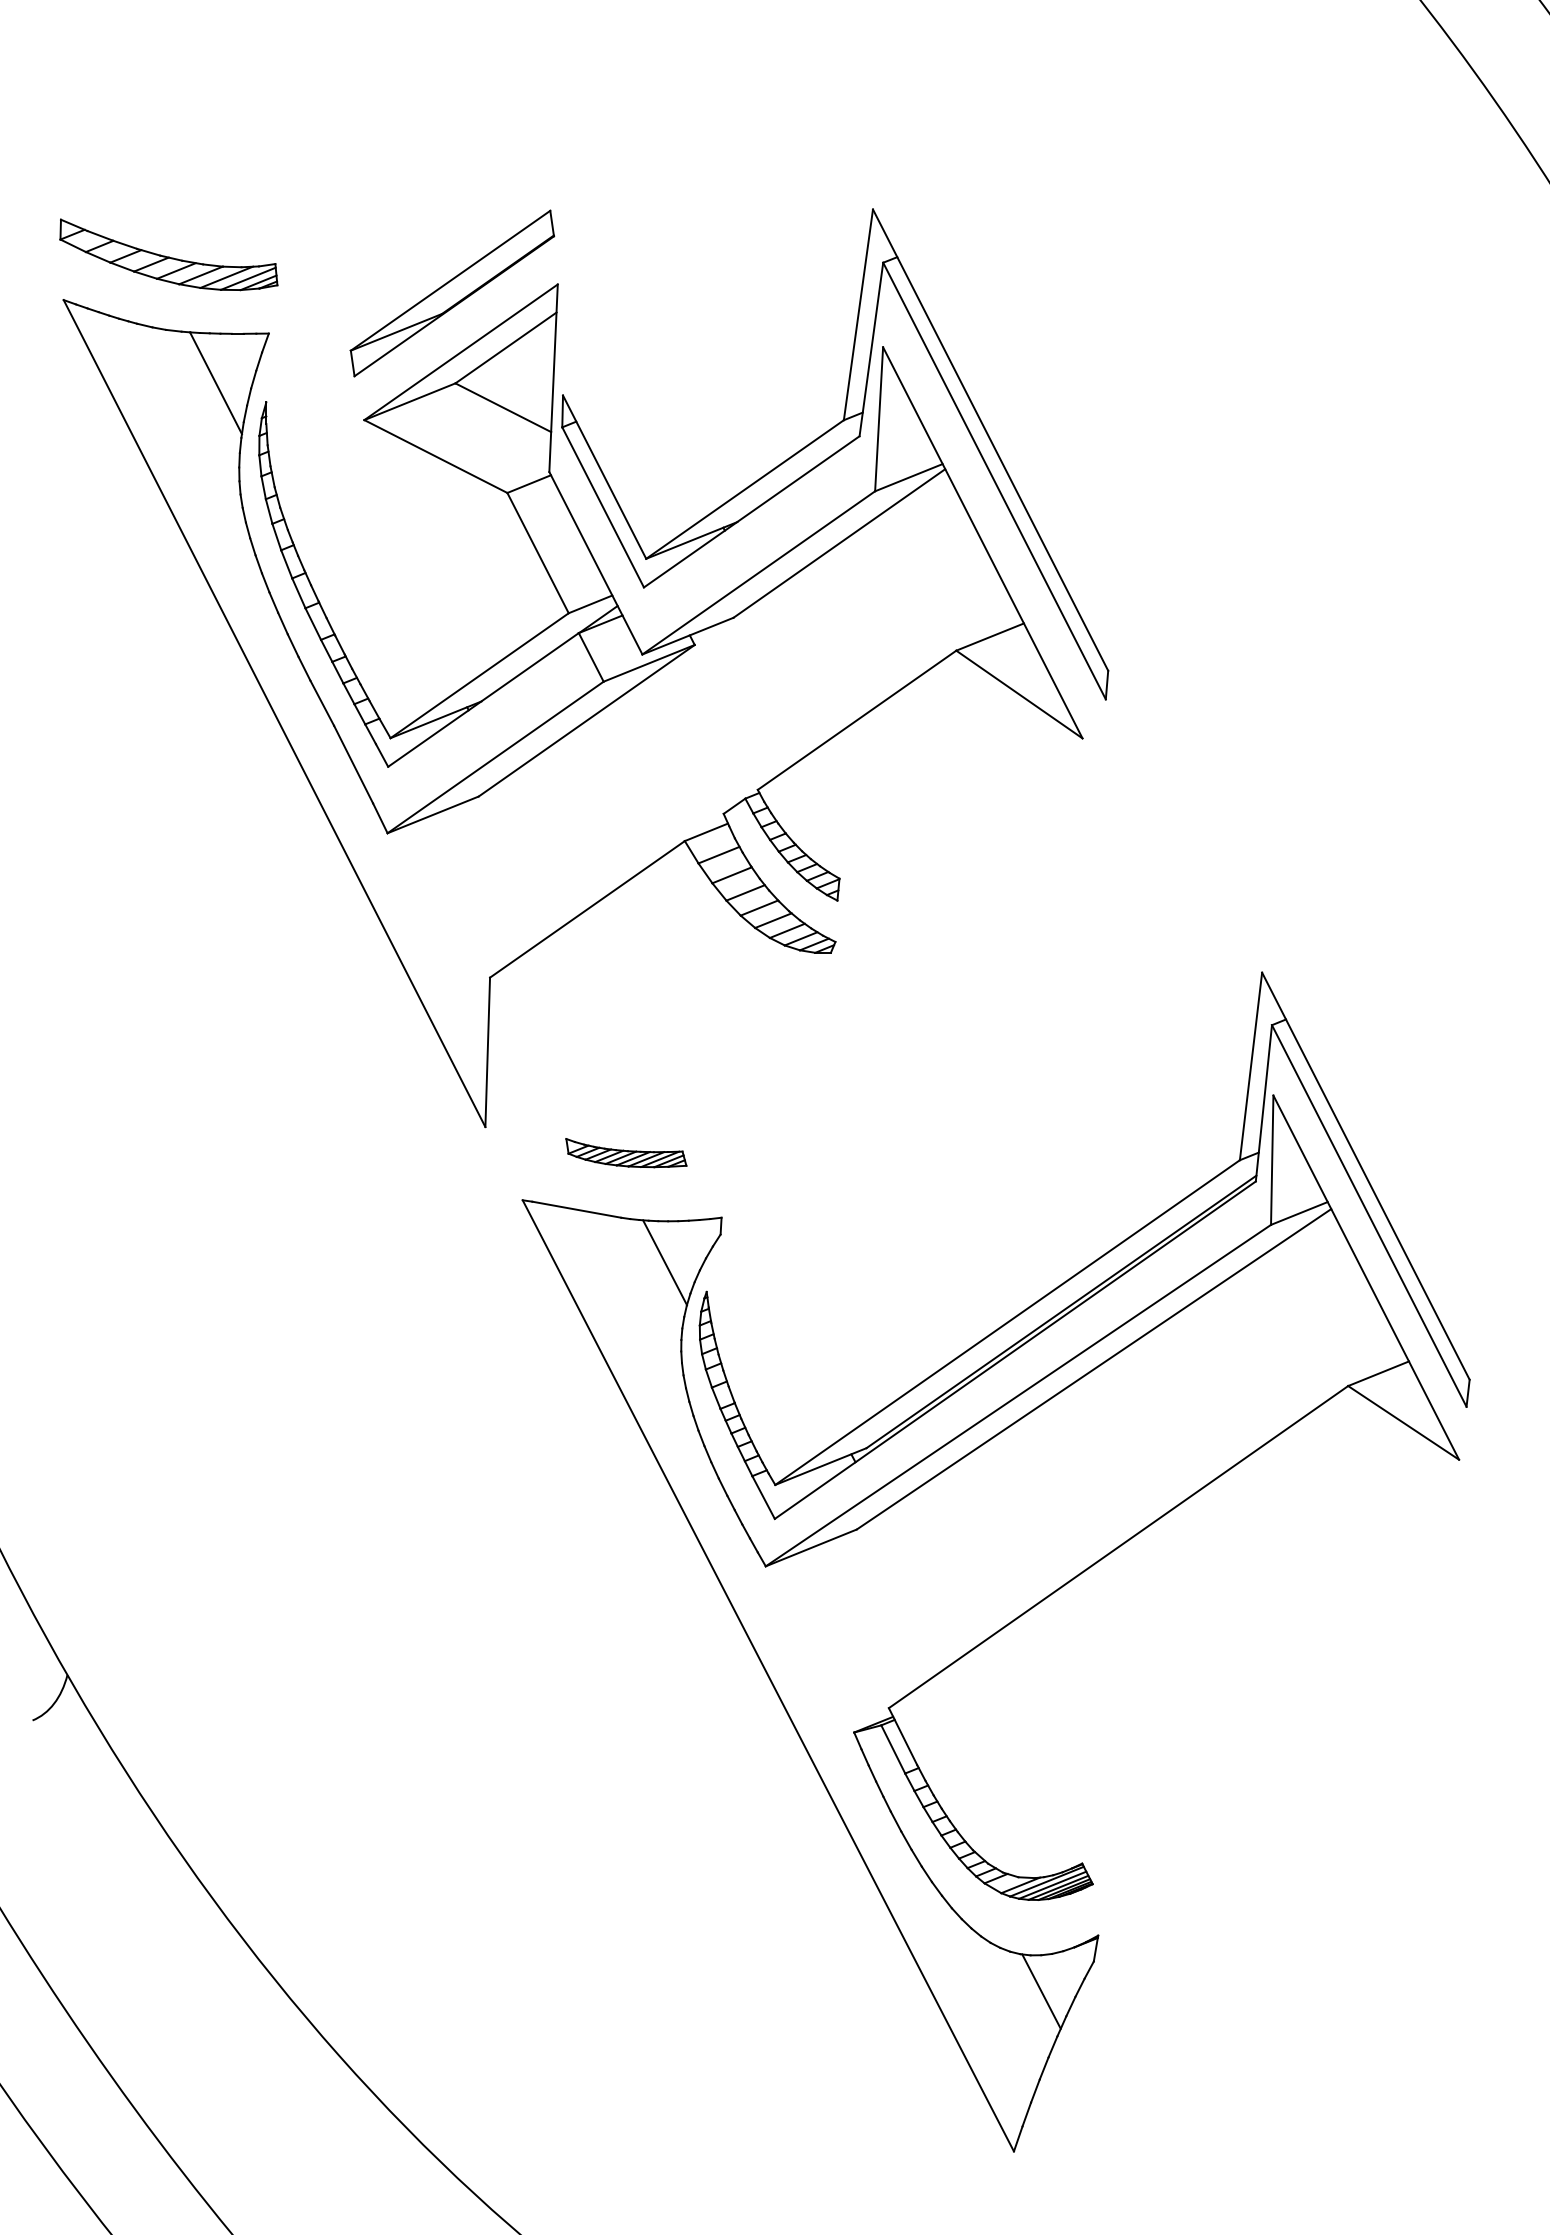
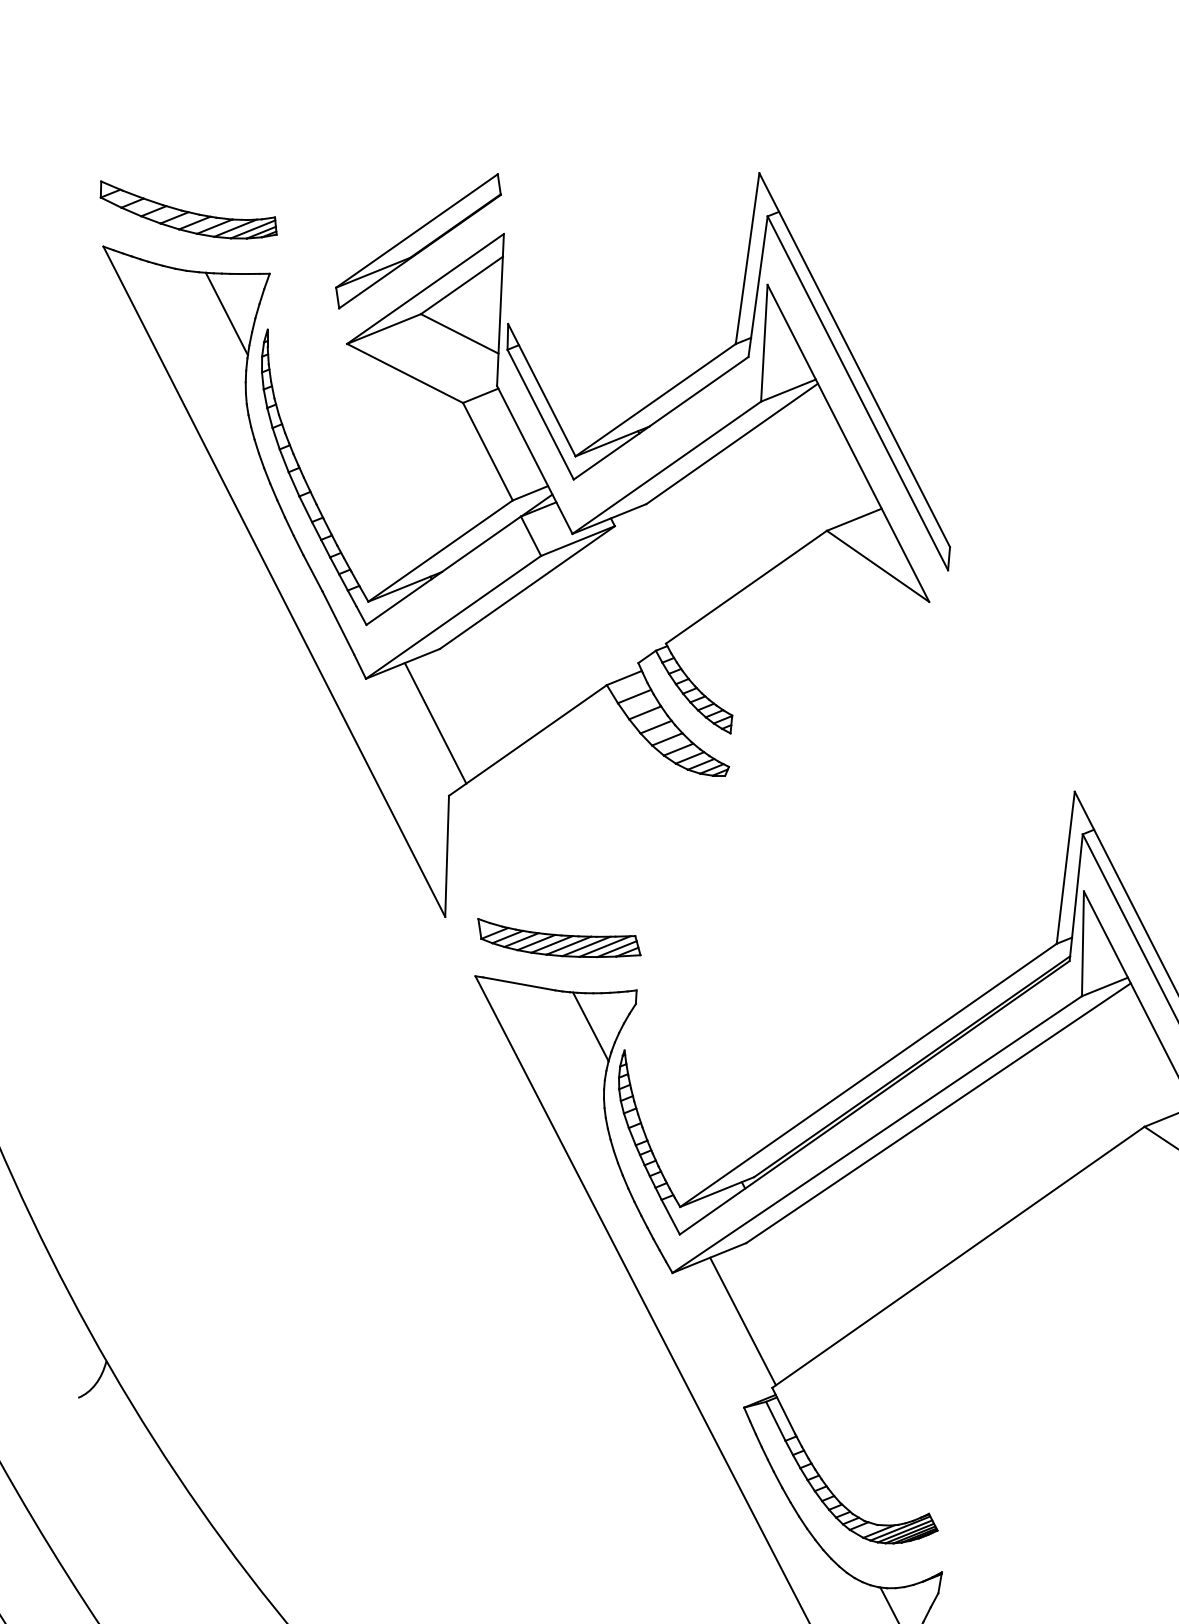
line: (473, 887) -> (435, 722), added
part: (626, 1152) -> (559, 937), size x1.67
line: (852, 1625) -> (742, 1320), added

